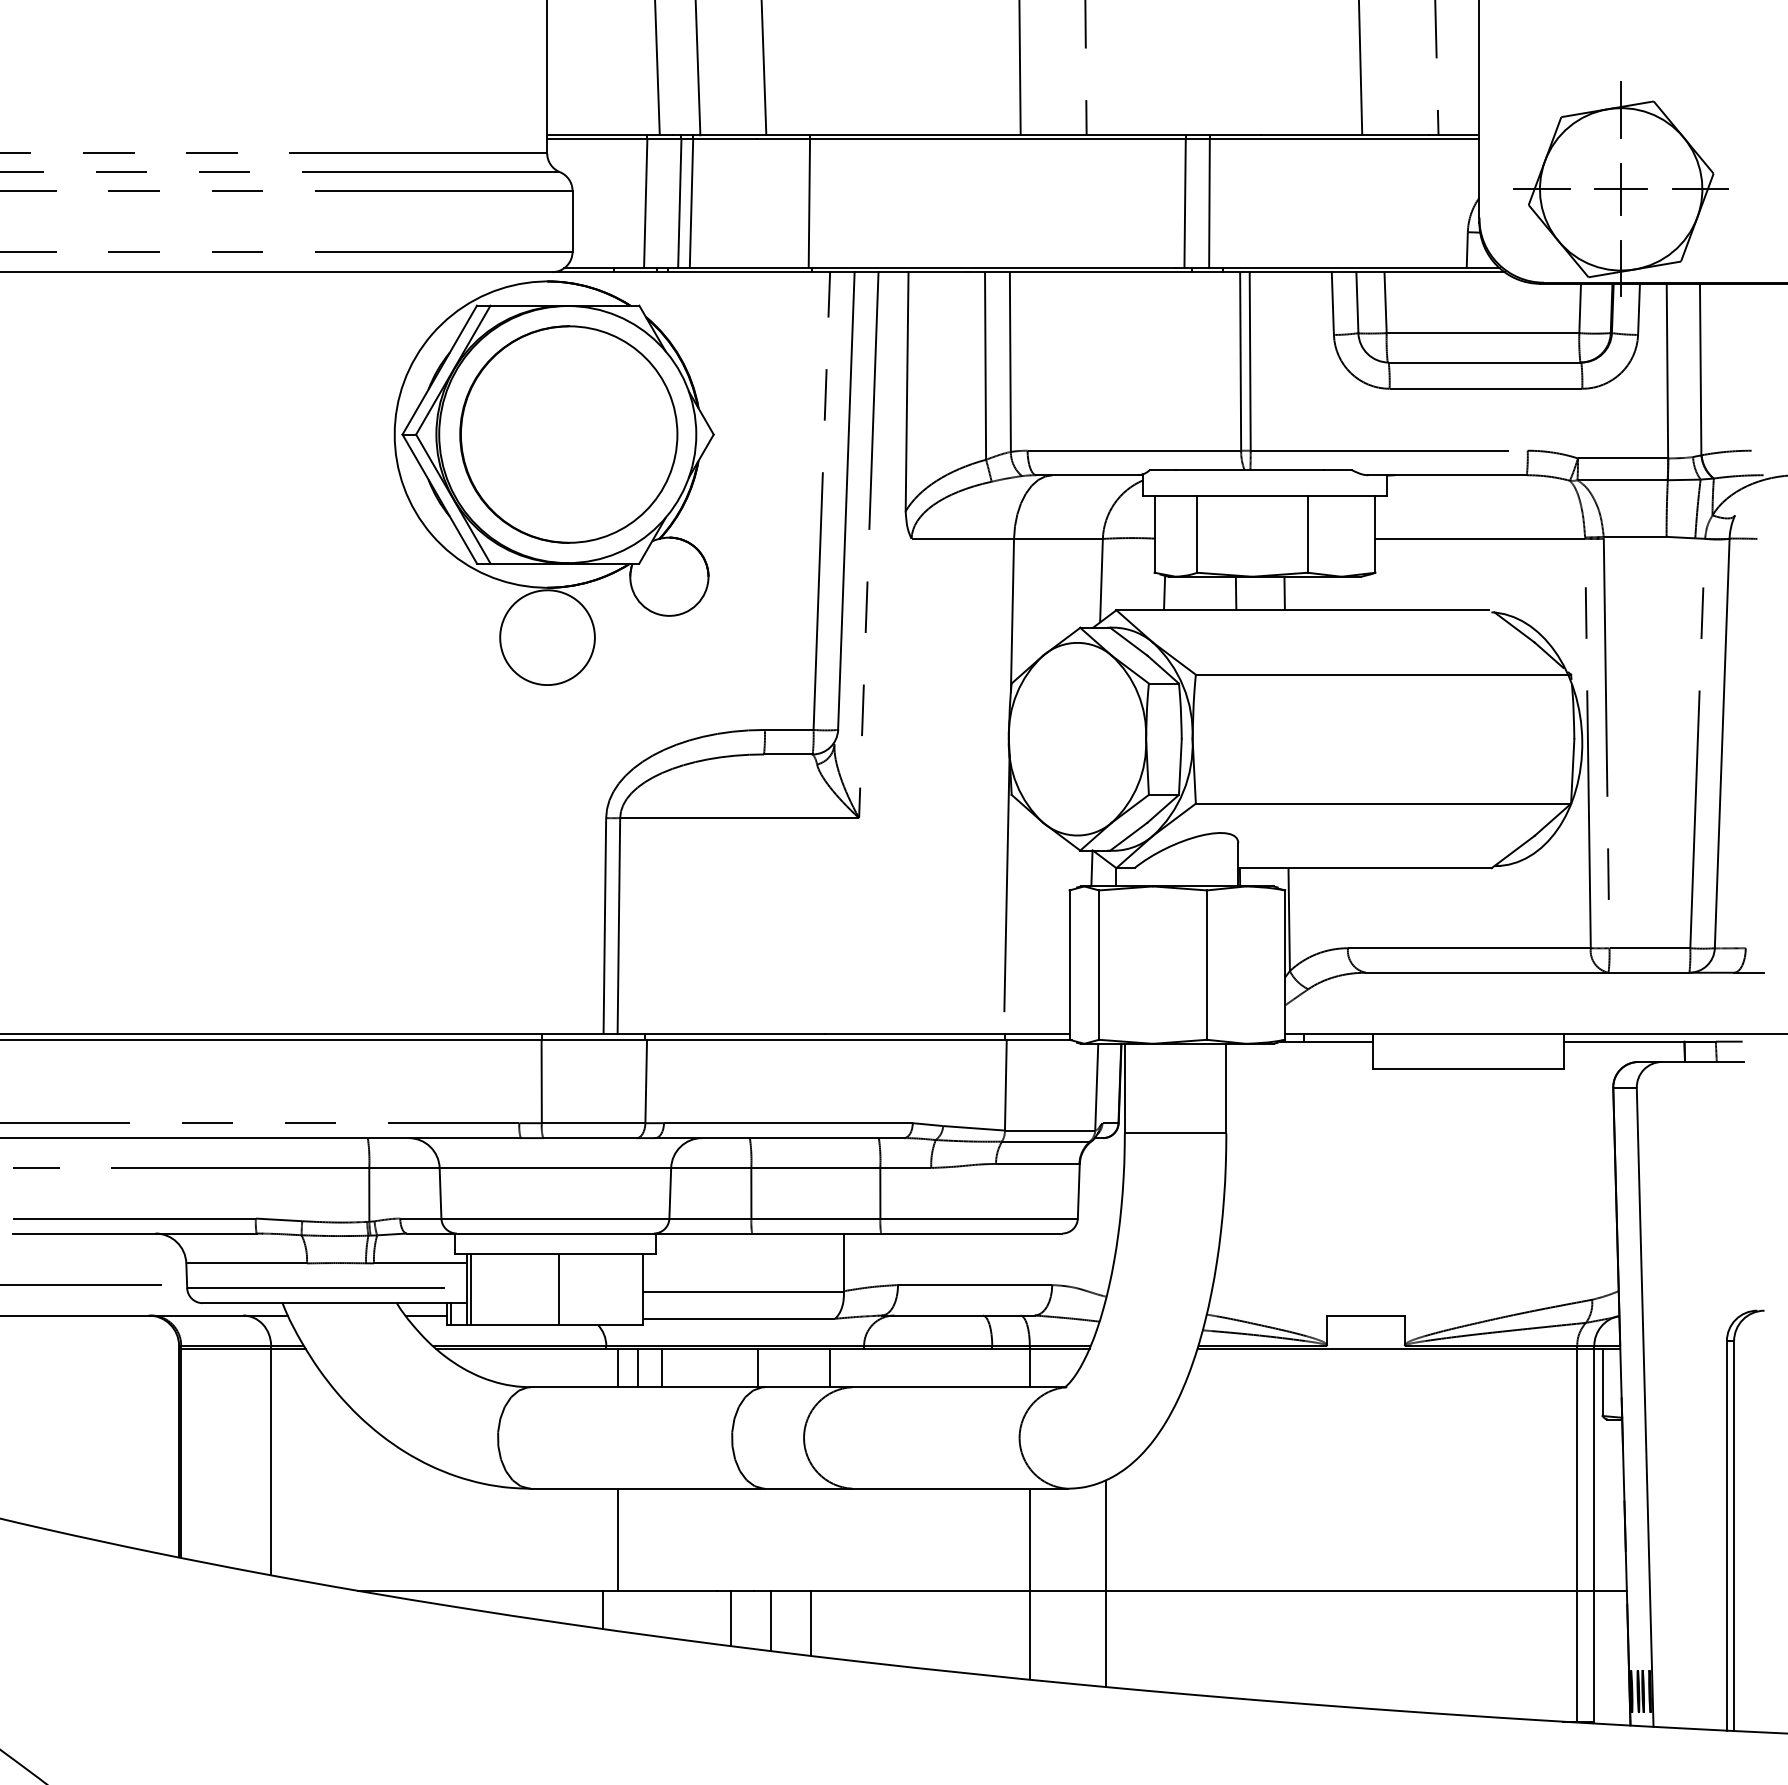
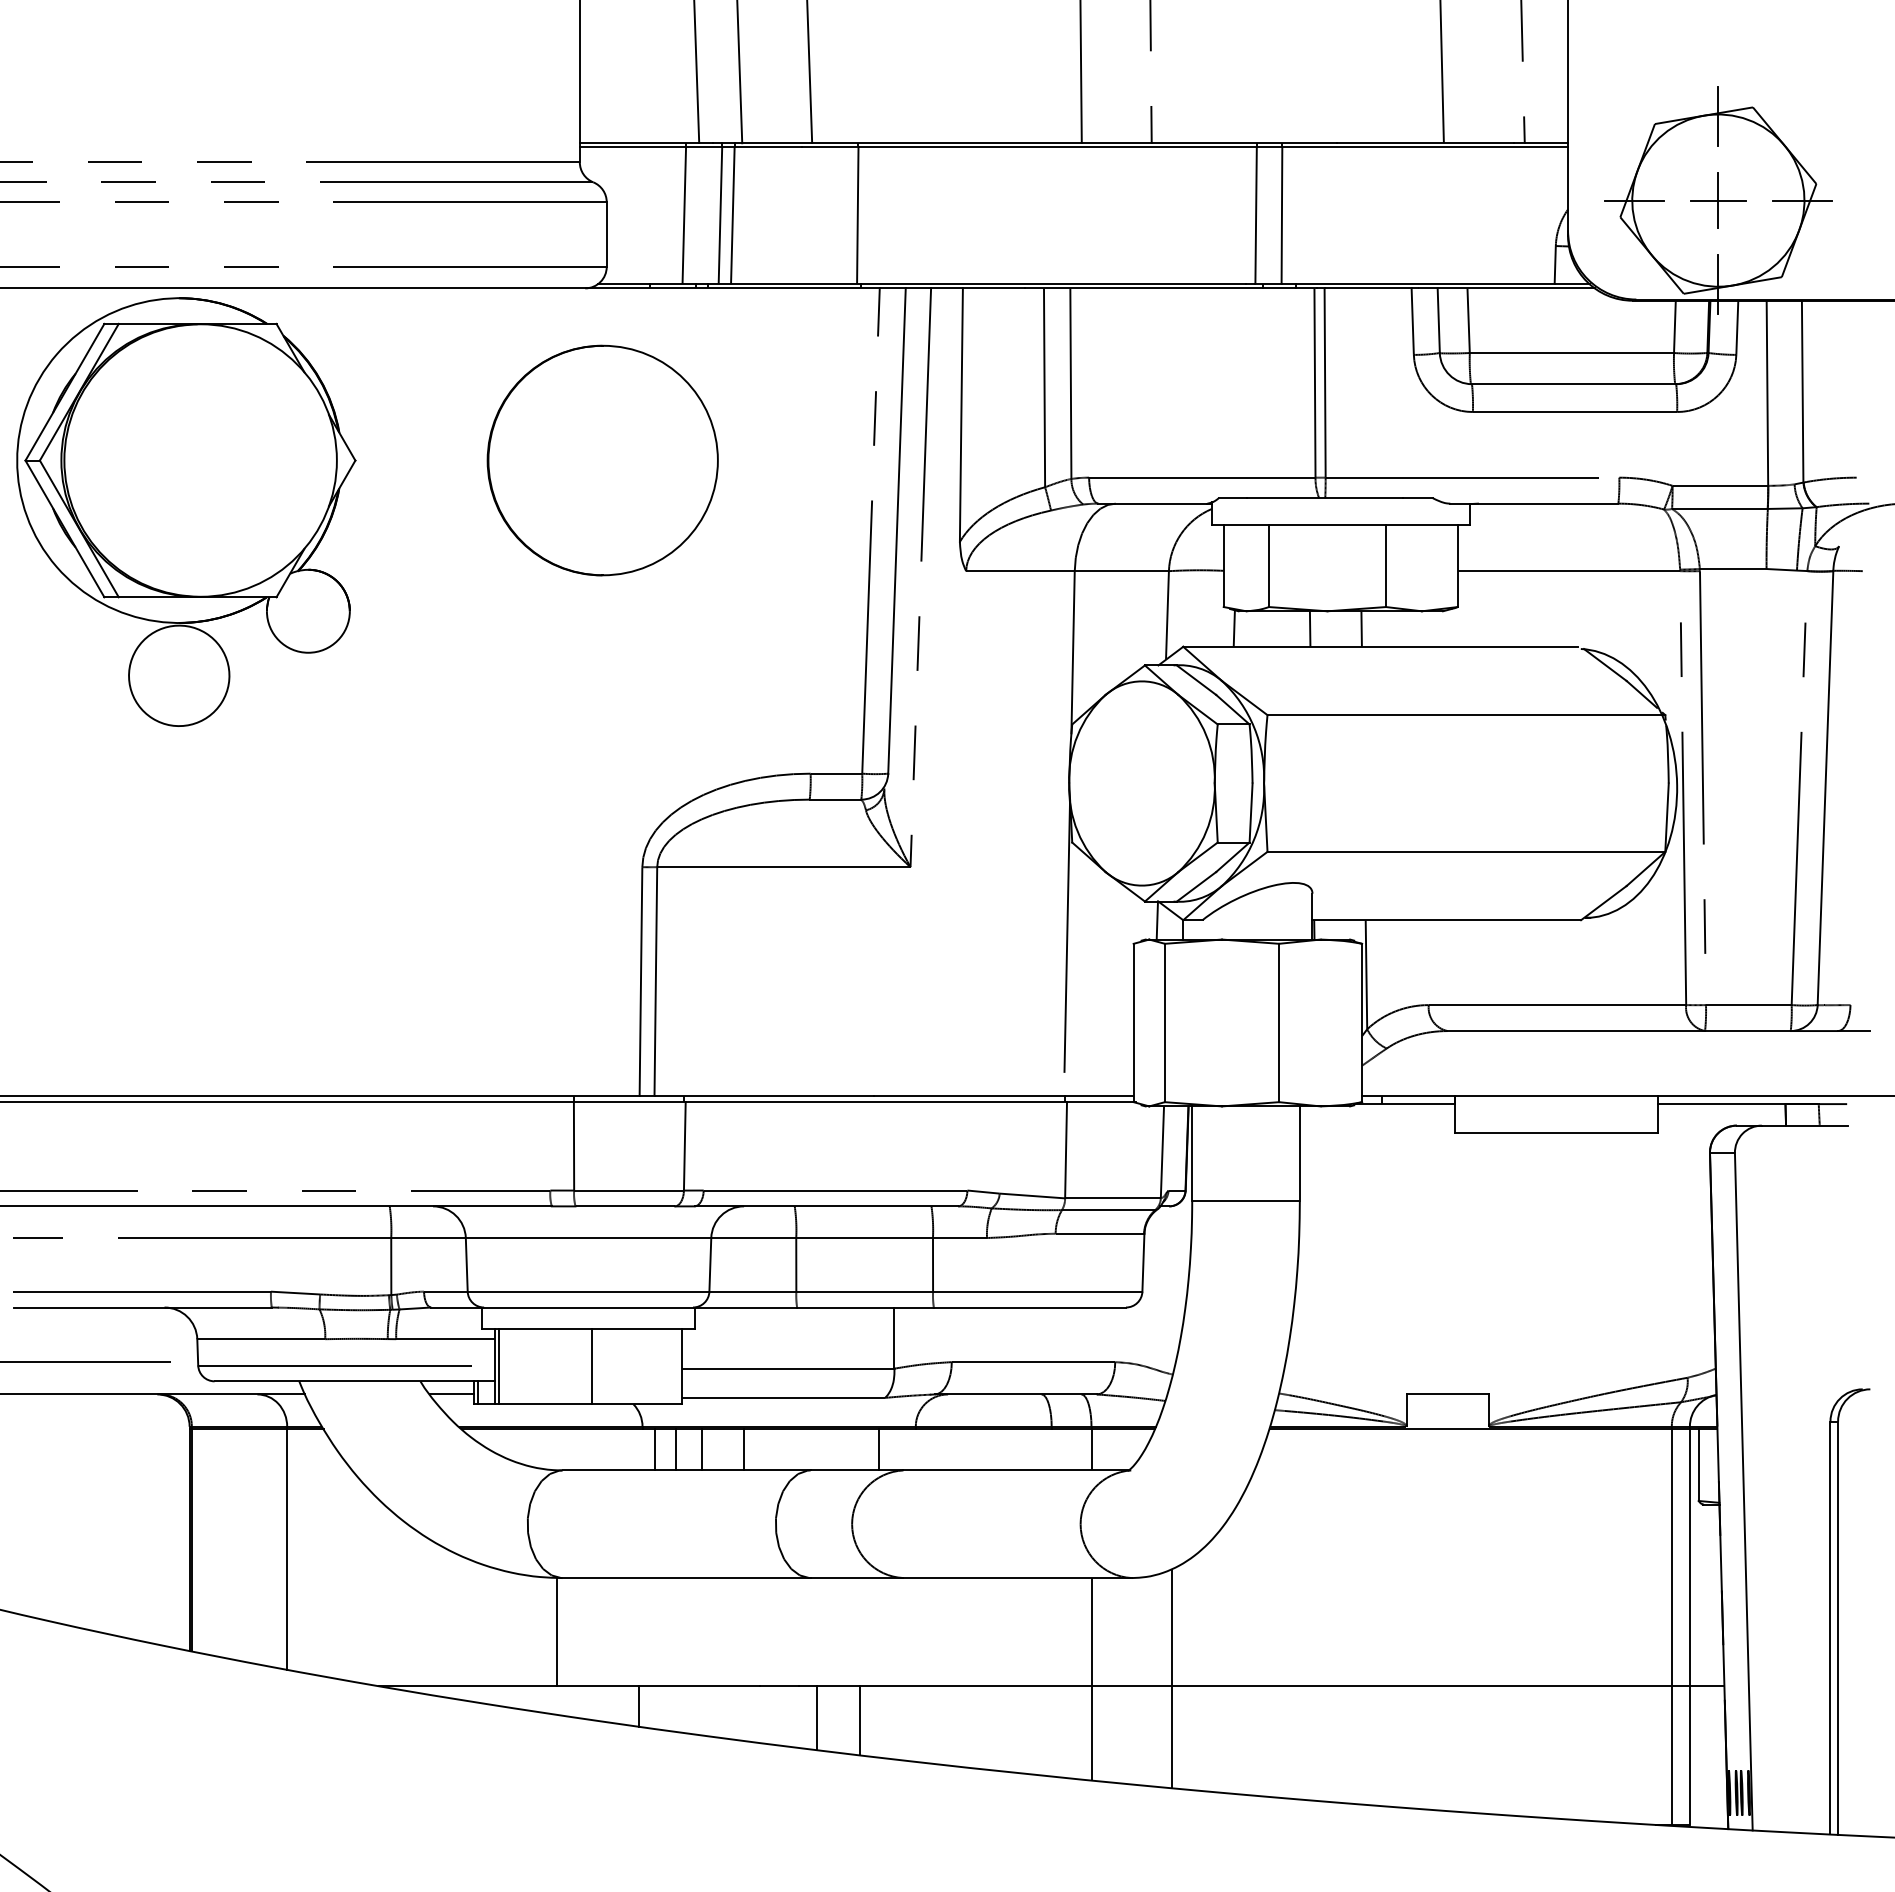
part: (554, 482) -> (186, 511), moved
line: (758, 1367) -> (744, 1449), moved
line: (618, 1540) -> (557, 1632), moved
line: (731, 1618) -> (775, 1715), removed

